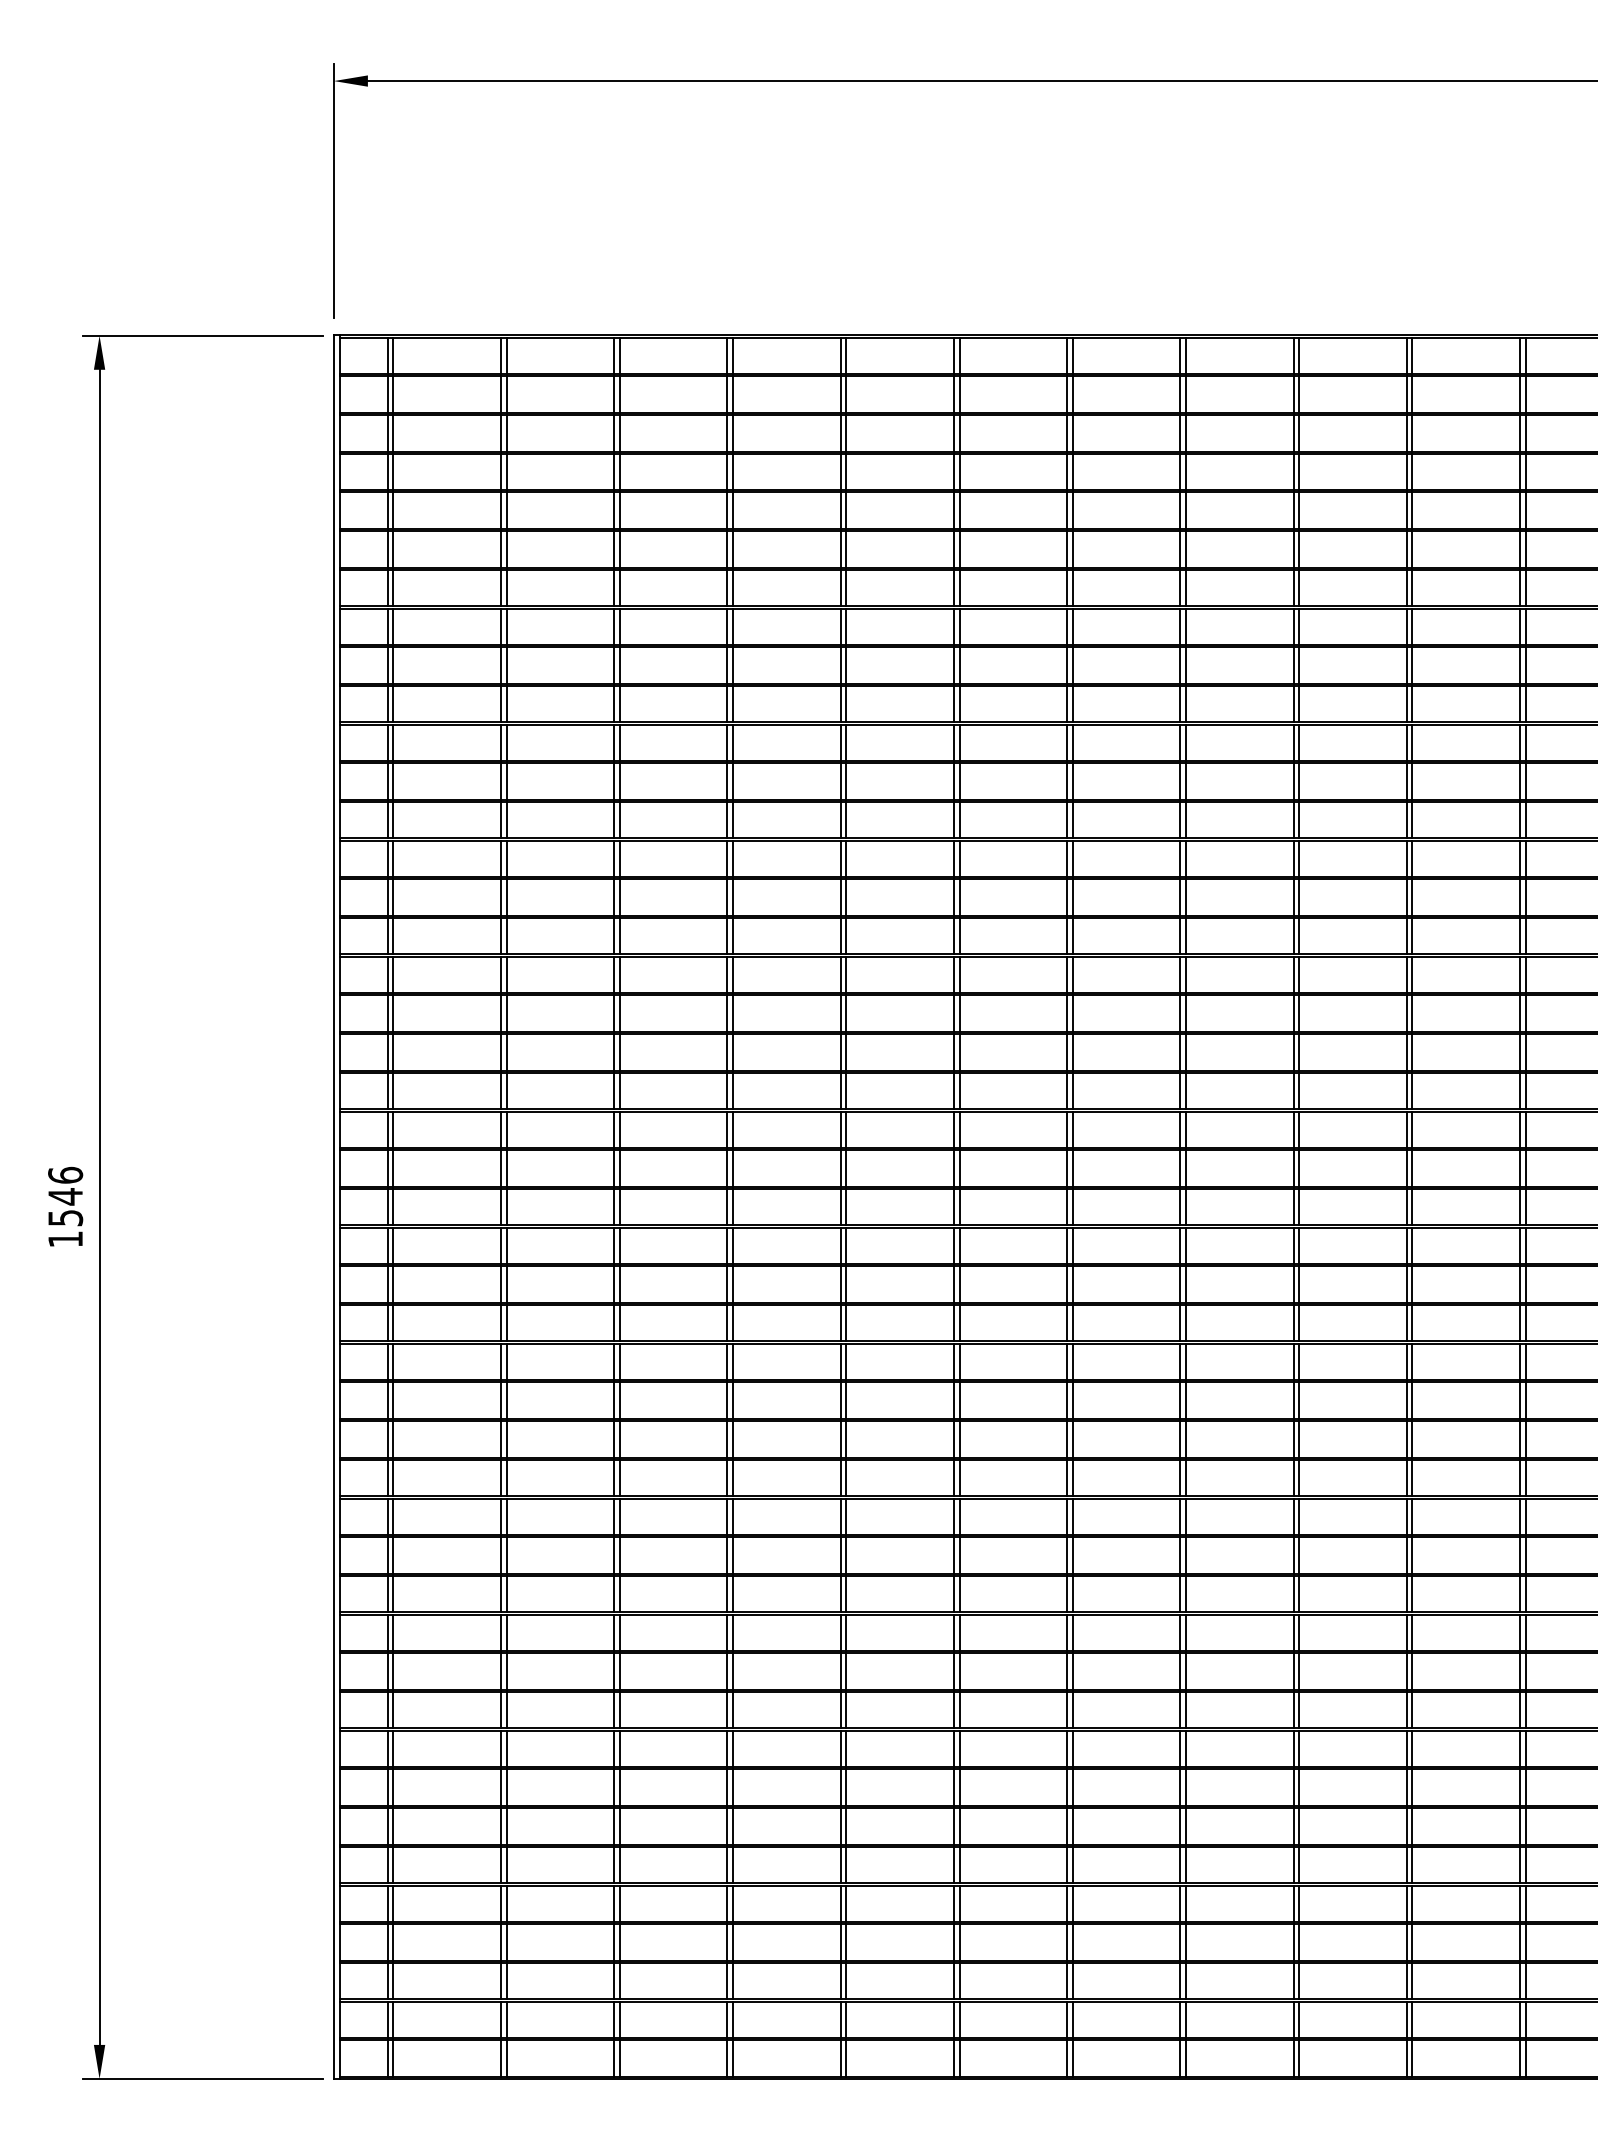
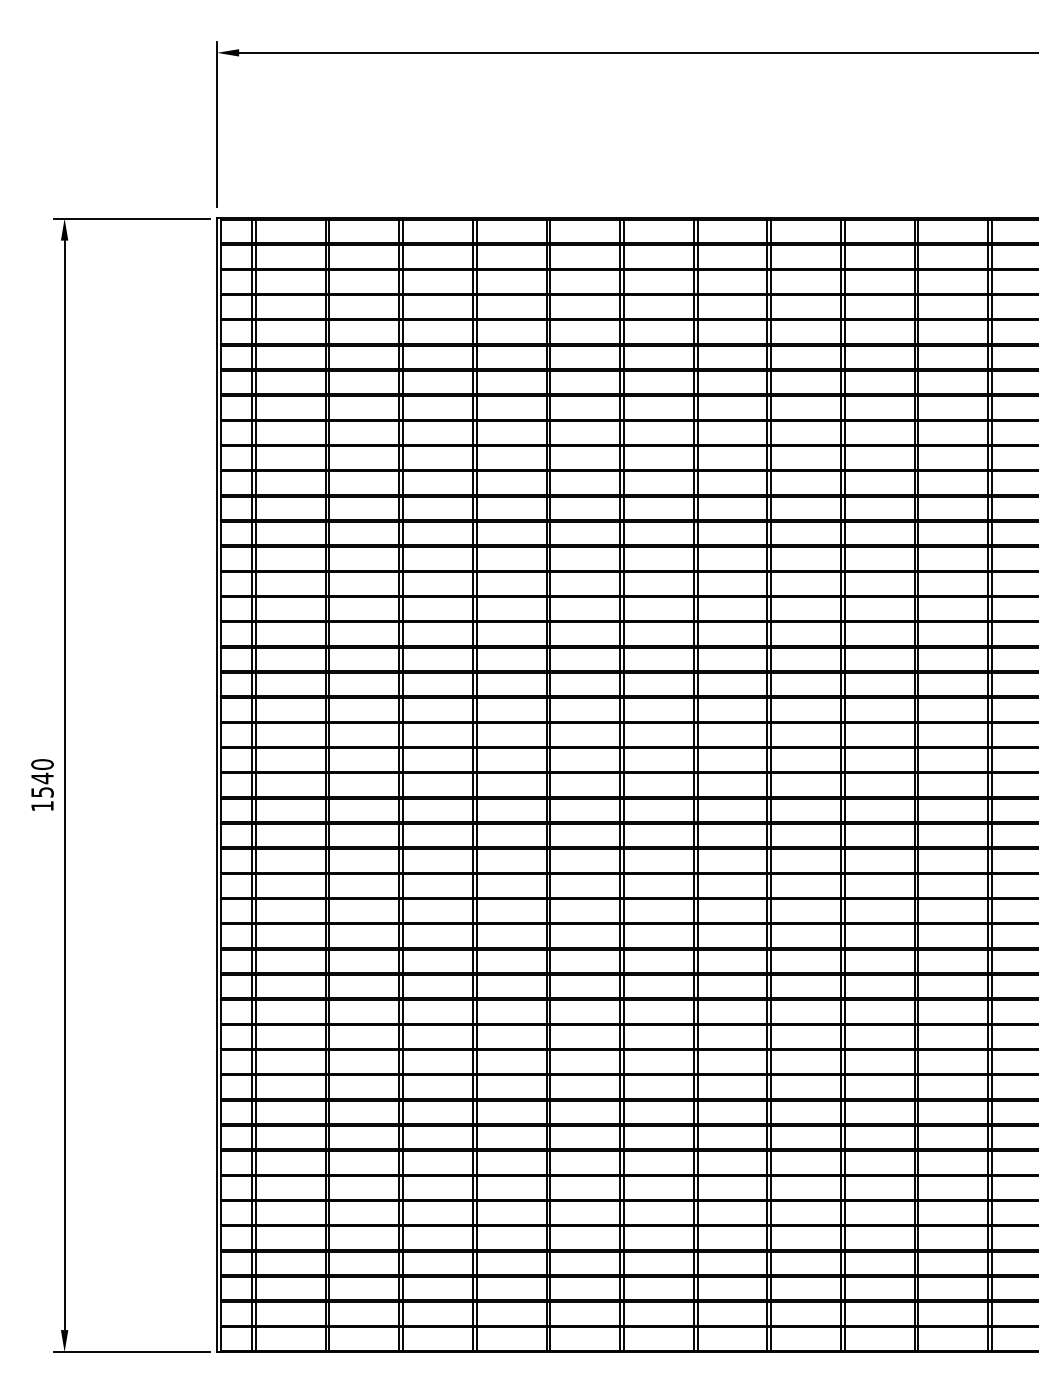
text: (65, 1175) -> (42, 764), 1546 -> 1540

